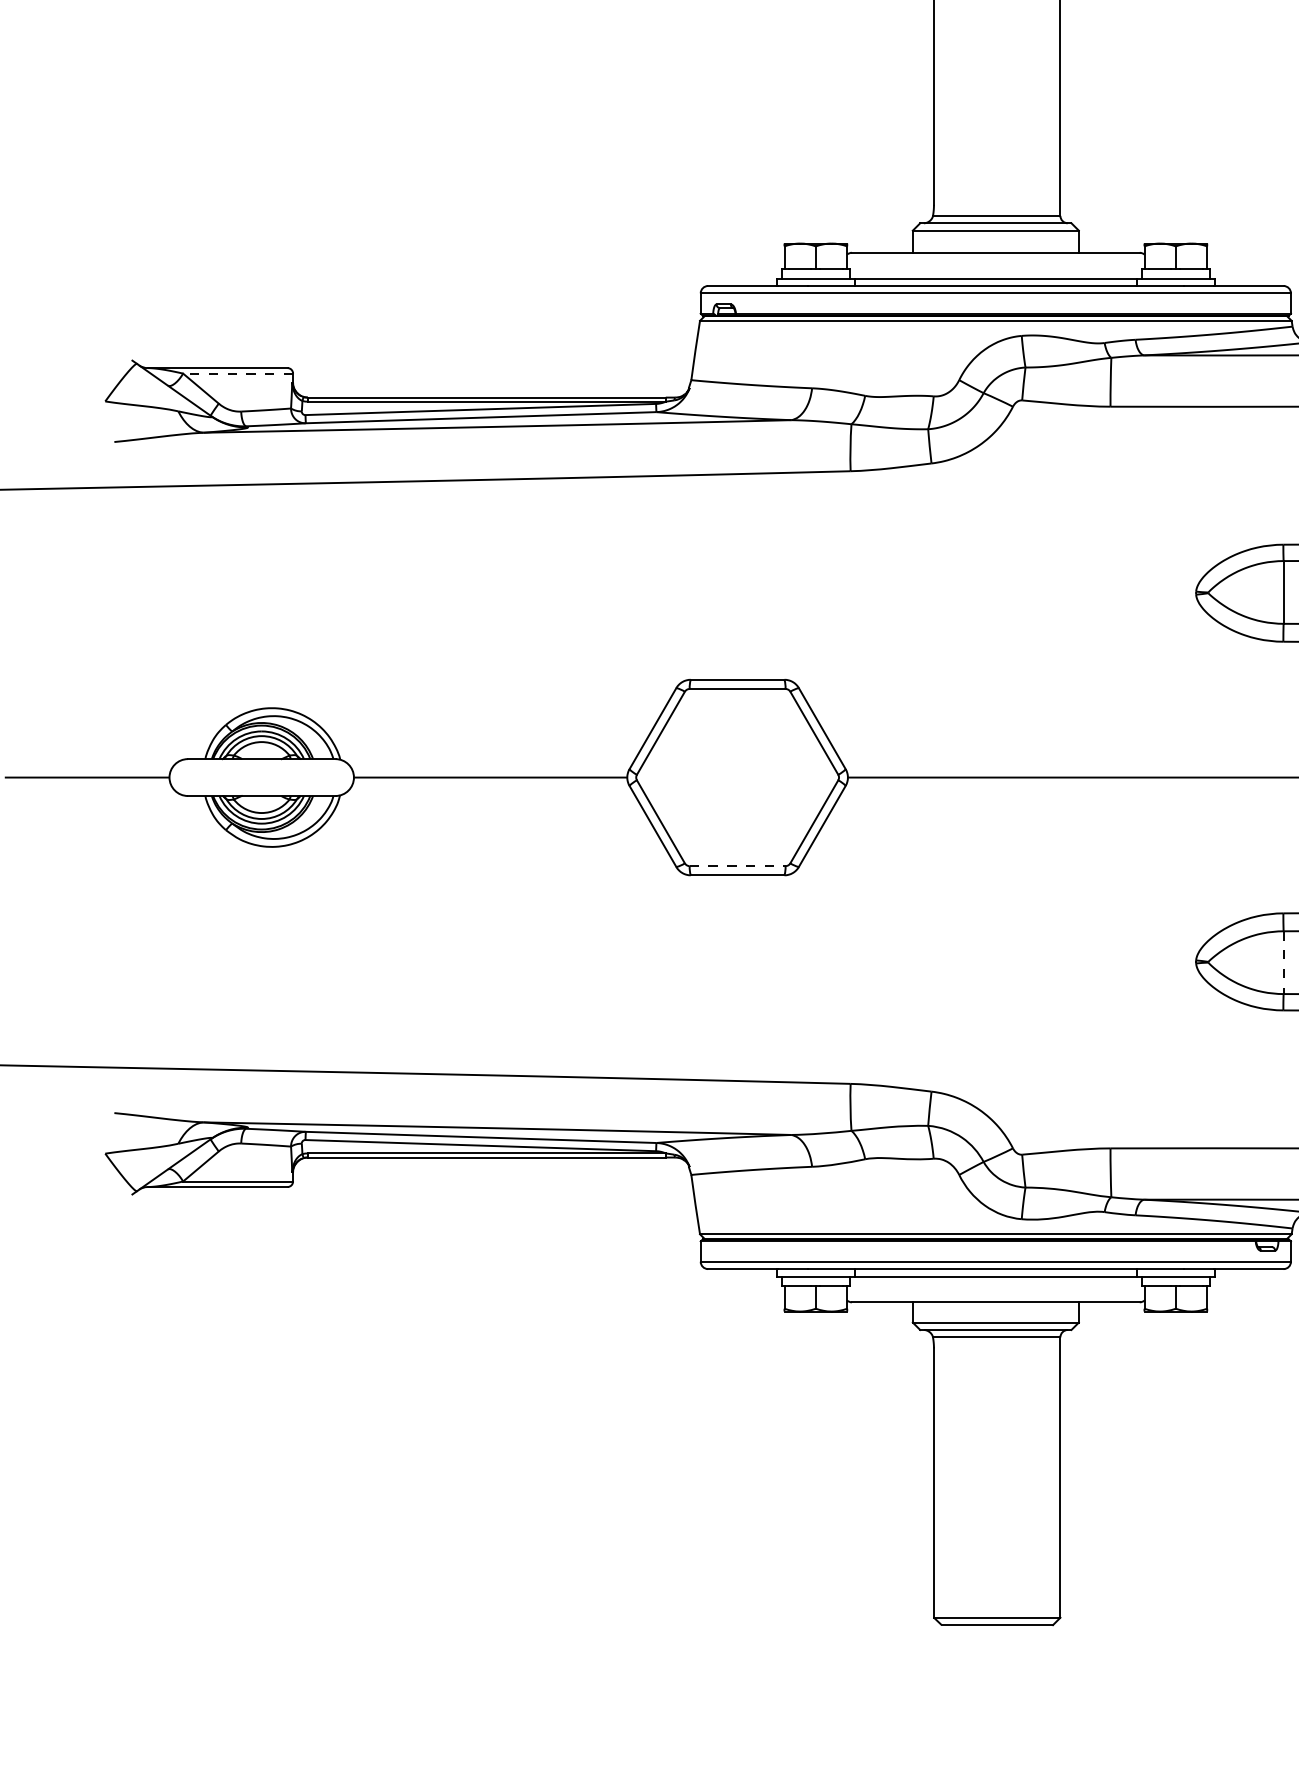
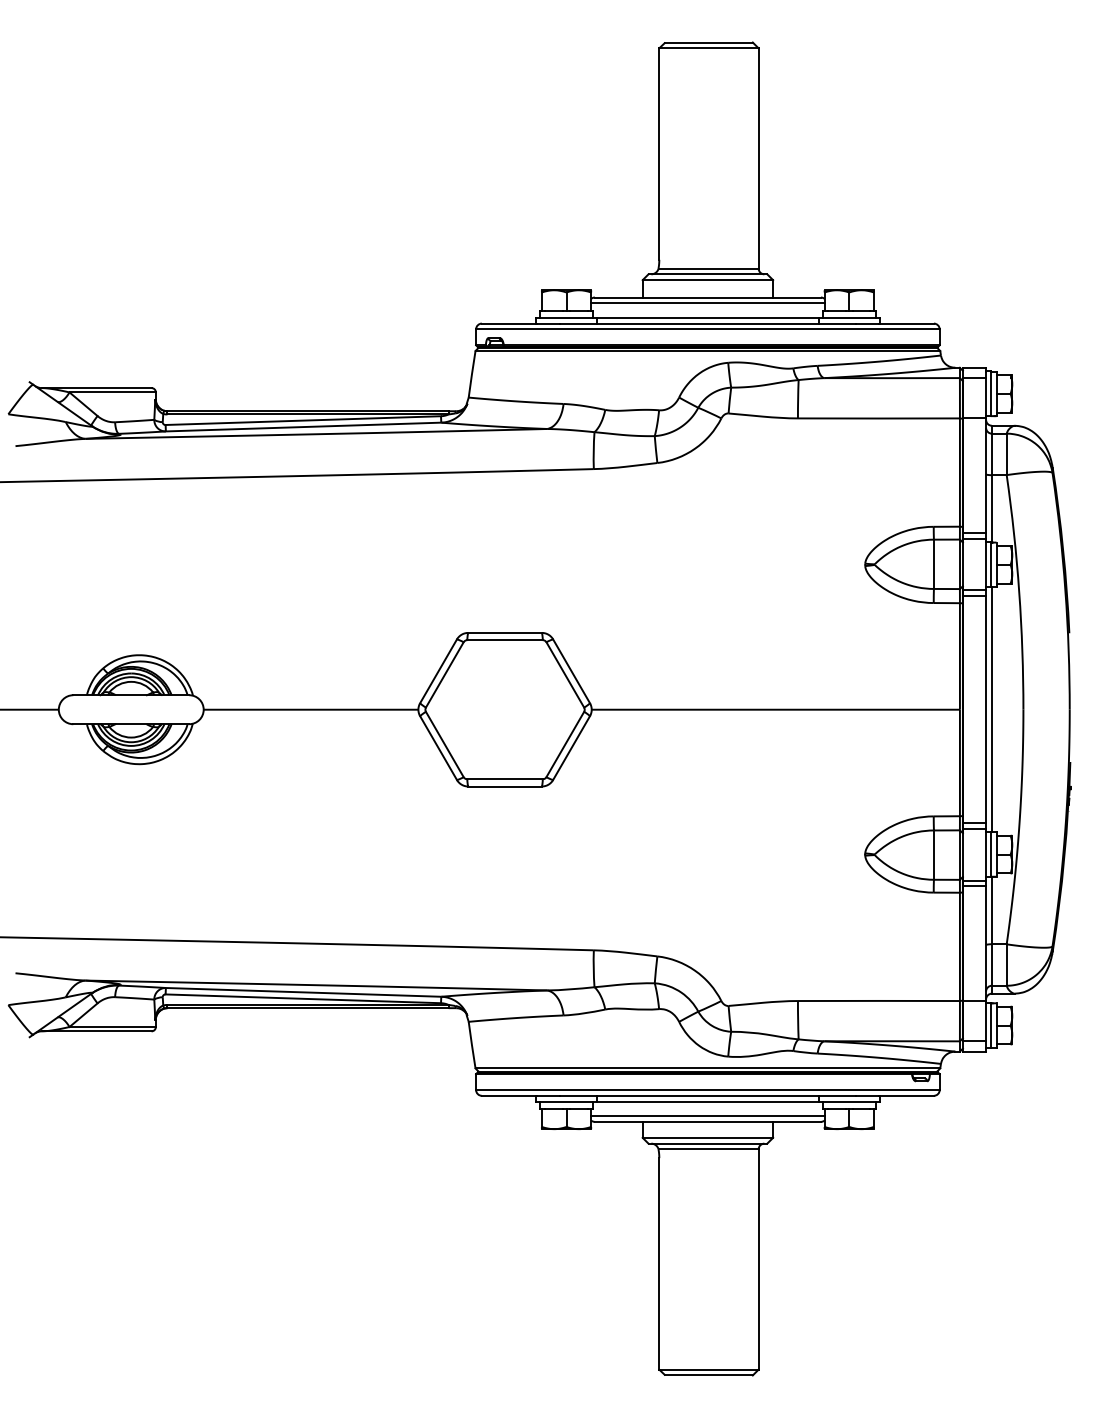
line: (995, 260) -> (707, 303), added
line: (237, 373) -> (112, 392), dashed -> solid
line: (738, 866) -> (505, 779), dashed -> solid
line: (1283, 963) -> (933, 855), dashed -> solid
line: (995, 1295) -> (707, 1116), added

